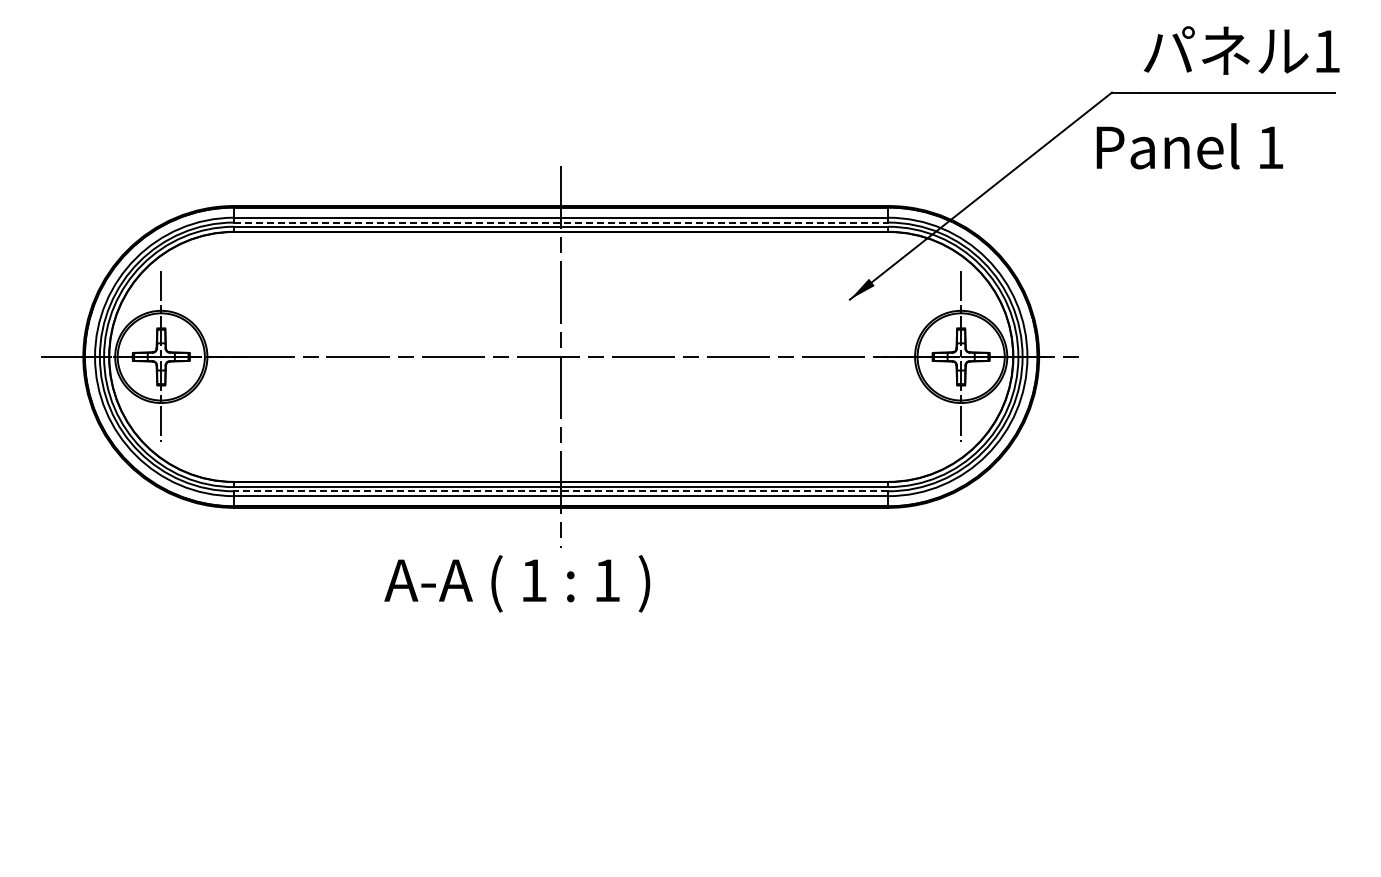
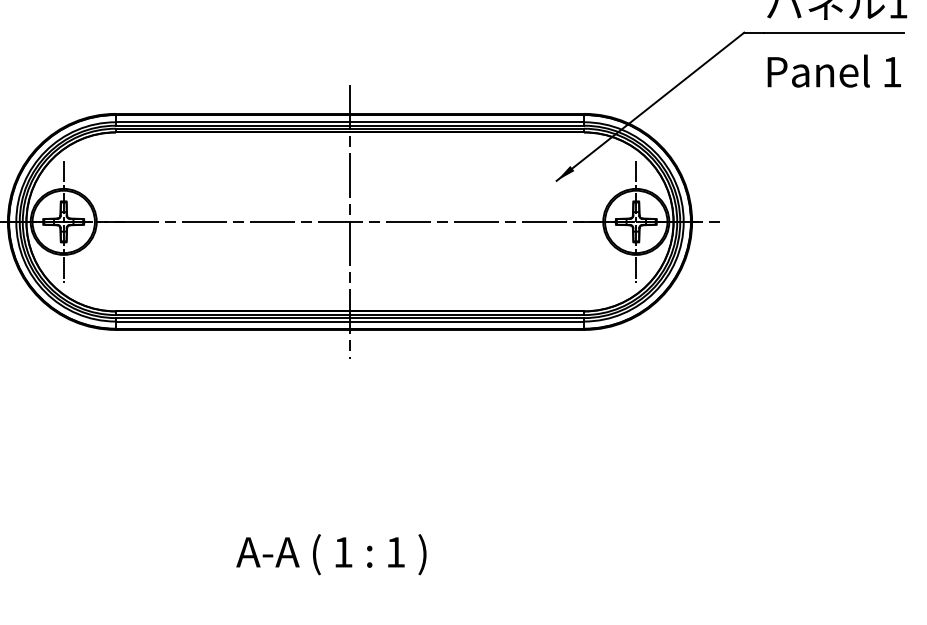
text: (1189, 146) -> (834, 71), moved
line: (561, 222) -> (350, 125), dashed -> solid
line: (561, 491) -> (350, 318), dashed -> solid
text: (517, 583) -> (331, 554), moved

